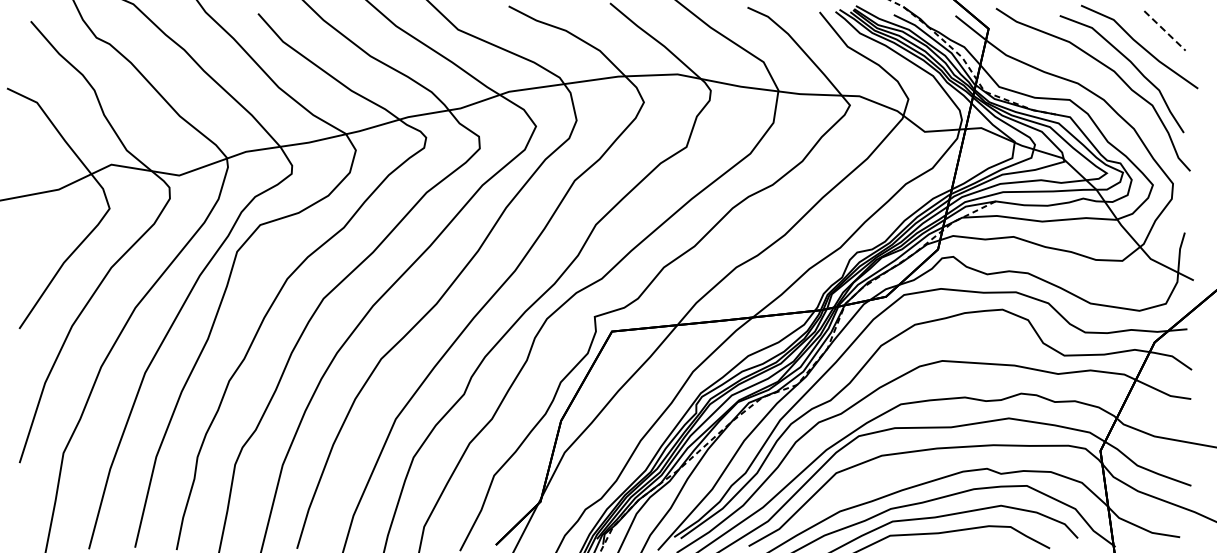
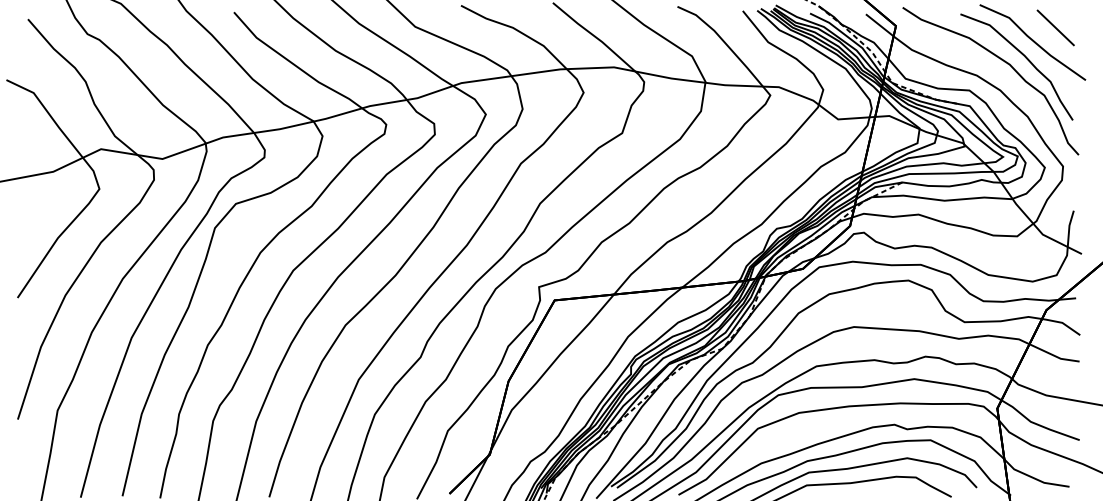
line: (1164, 30) -> (1055, 27), dashed -> solid

